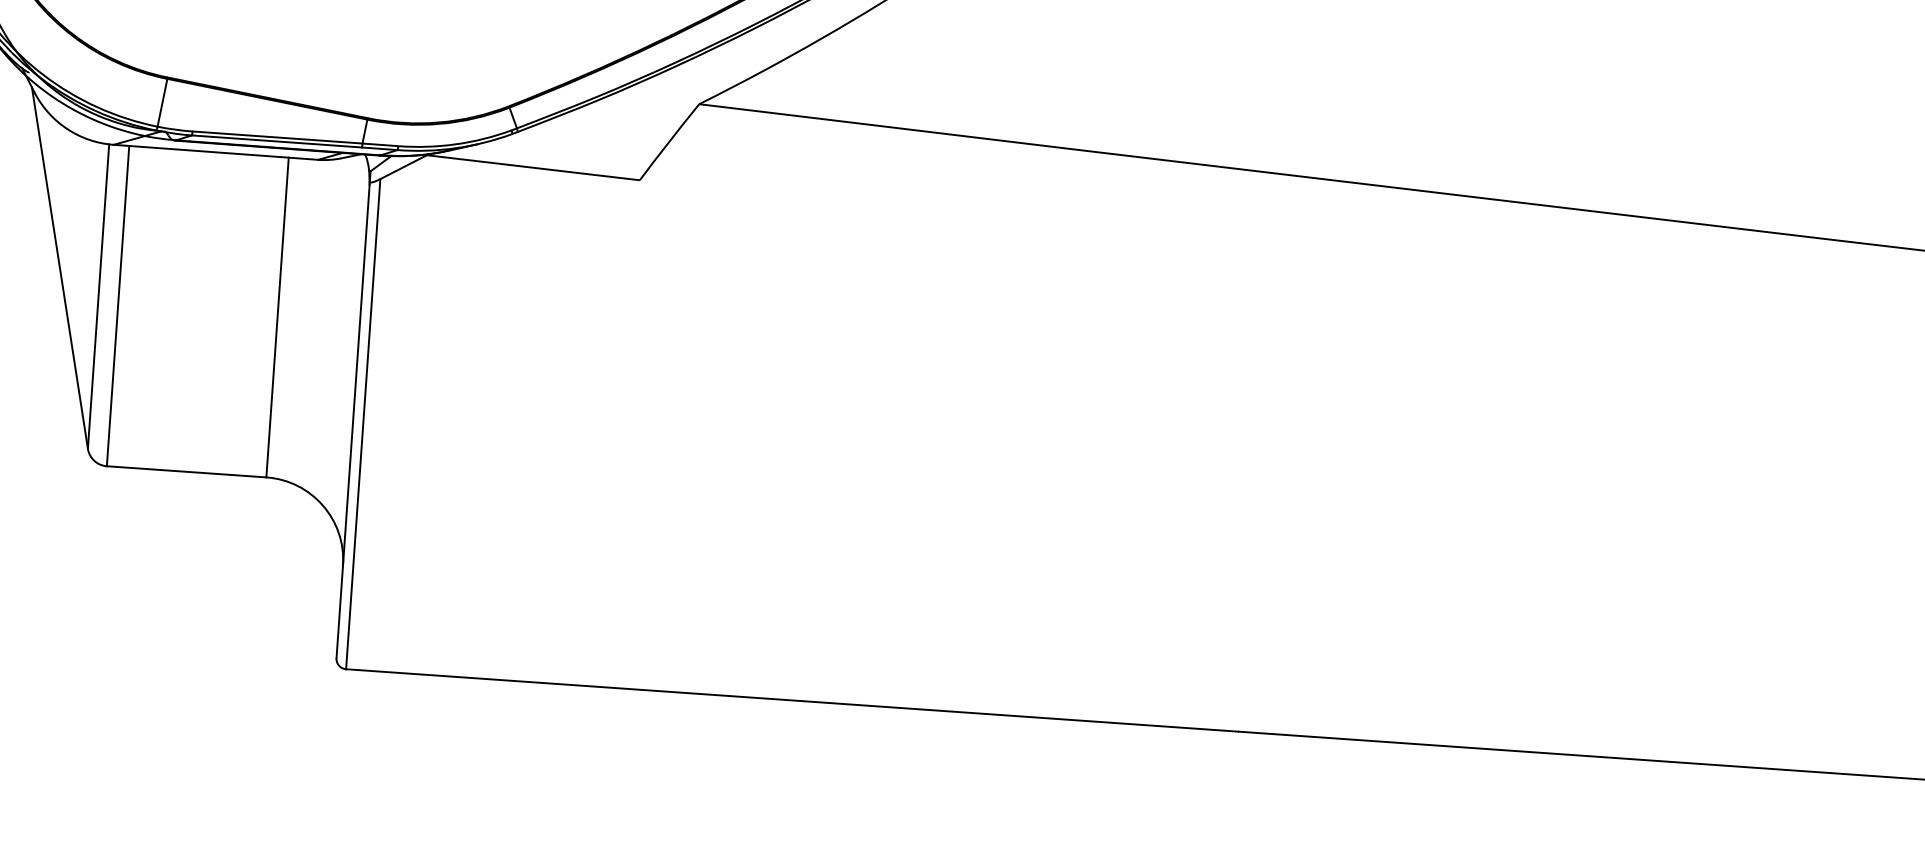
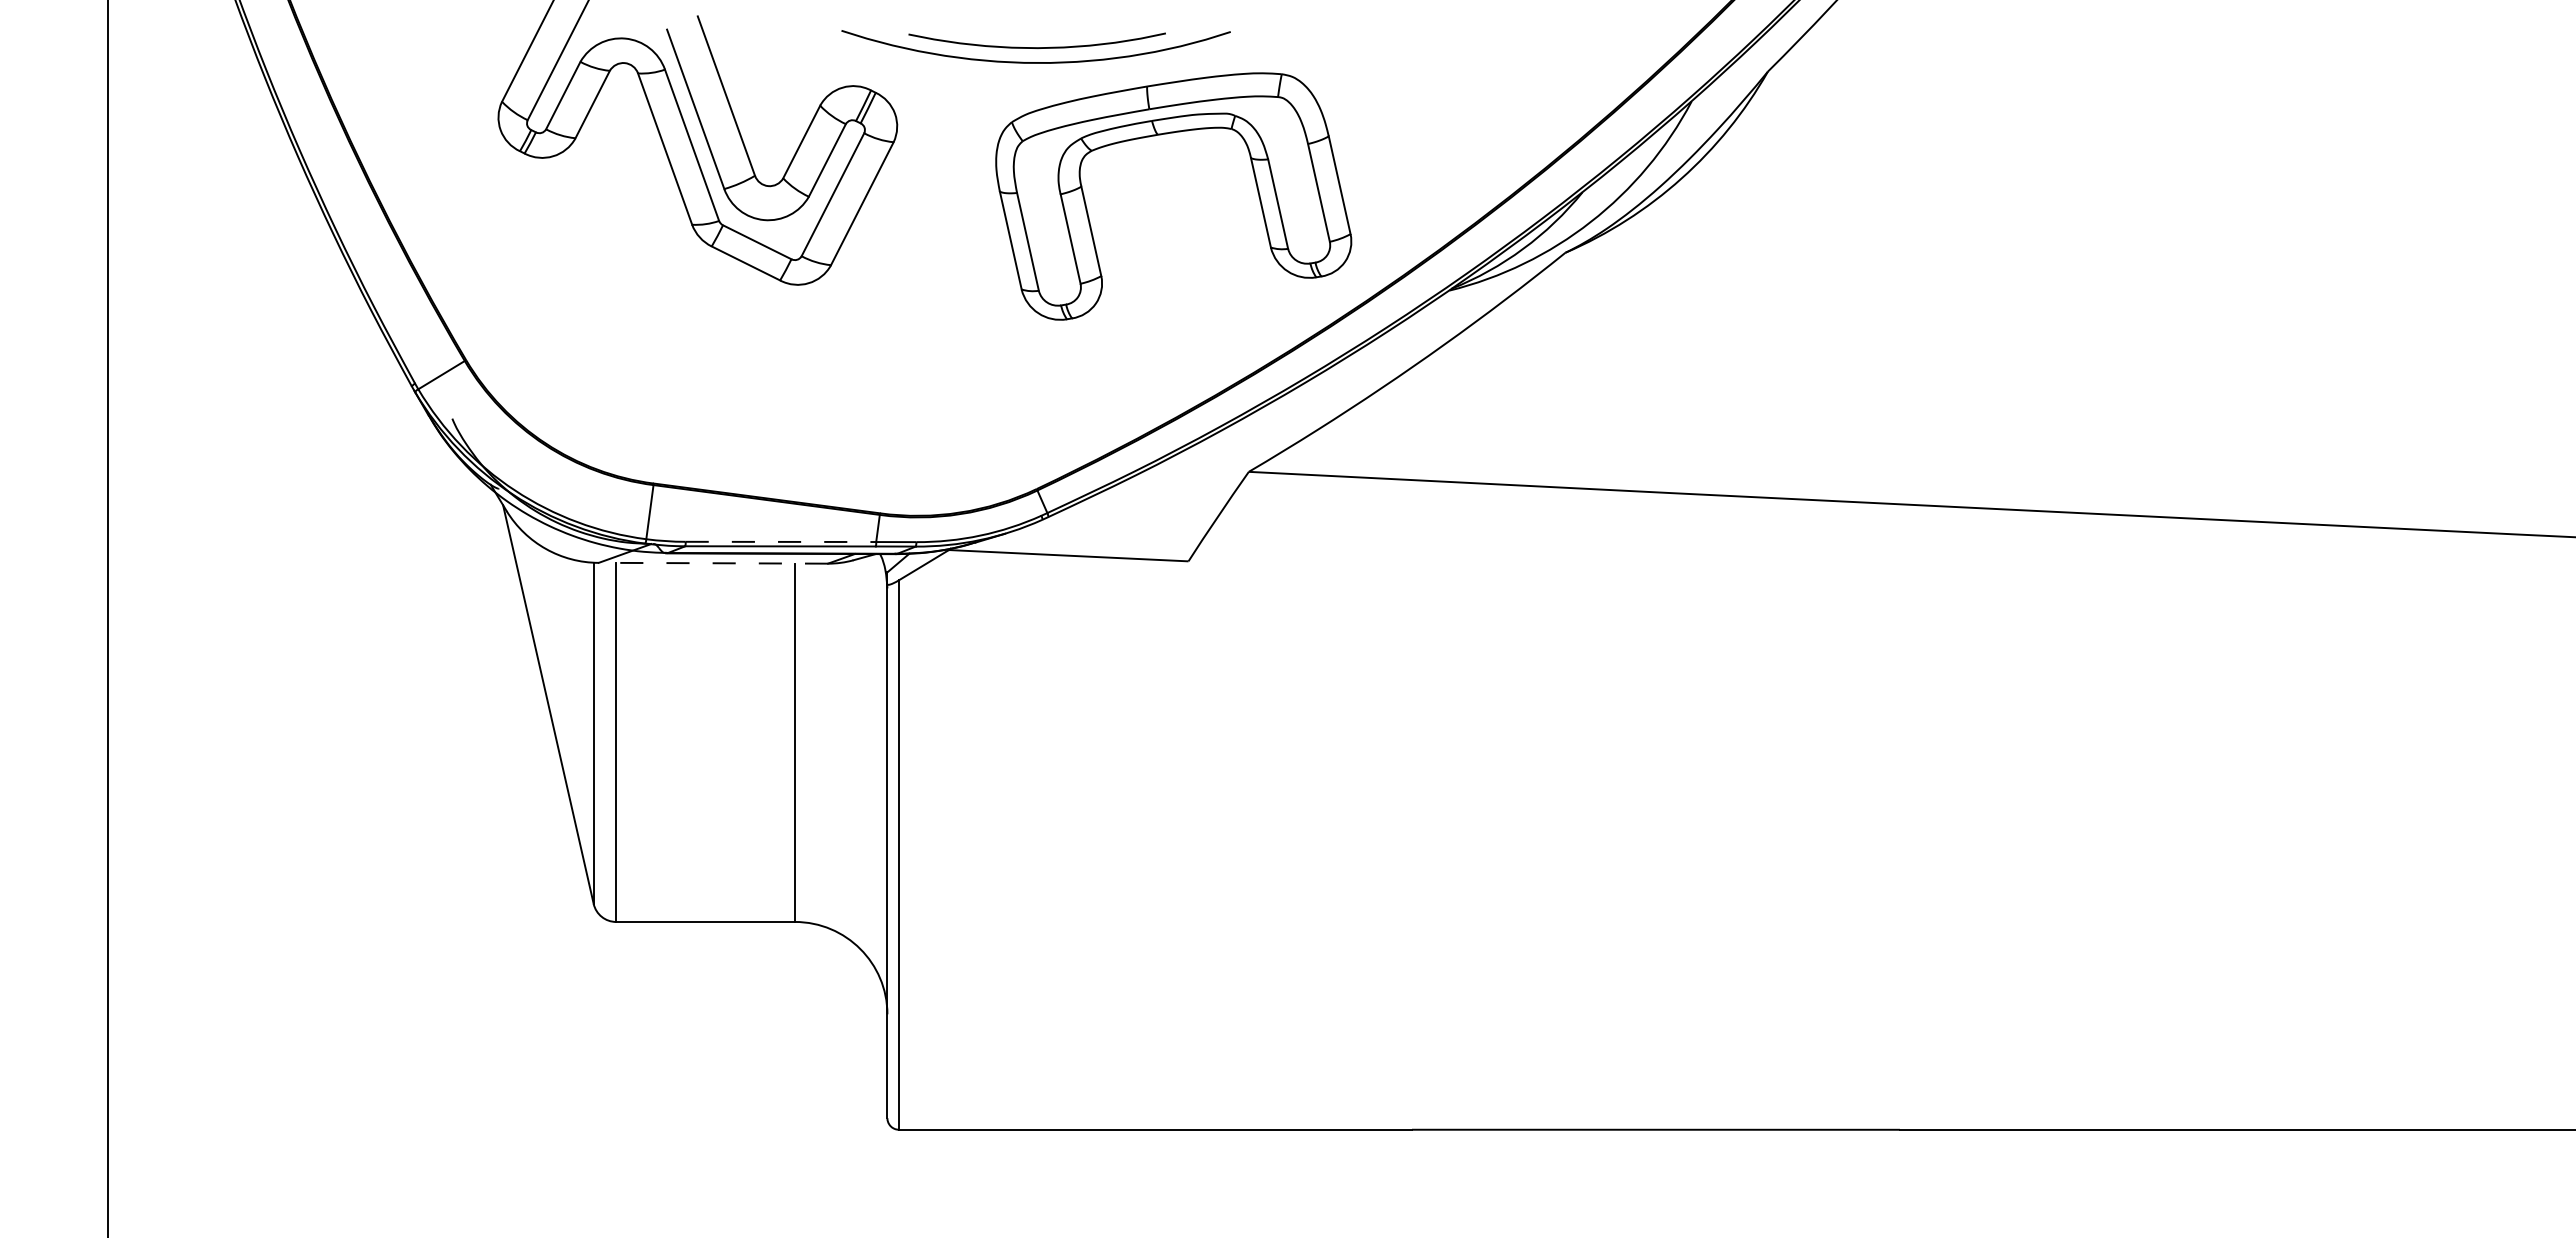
line: (278, 137) -> (781, 541), solid -> dashed
line: (216, 152) -> (713, 563), solid -> dashed

